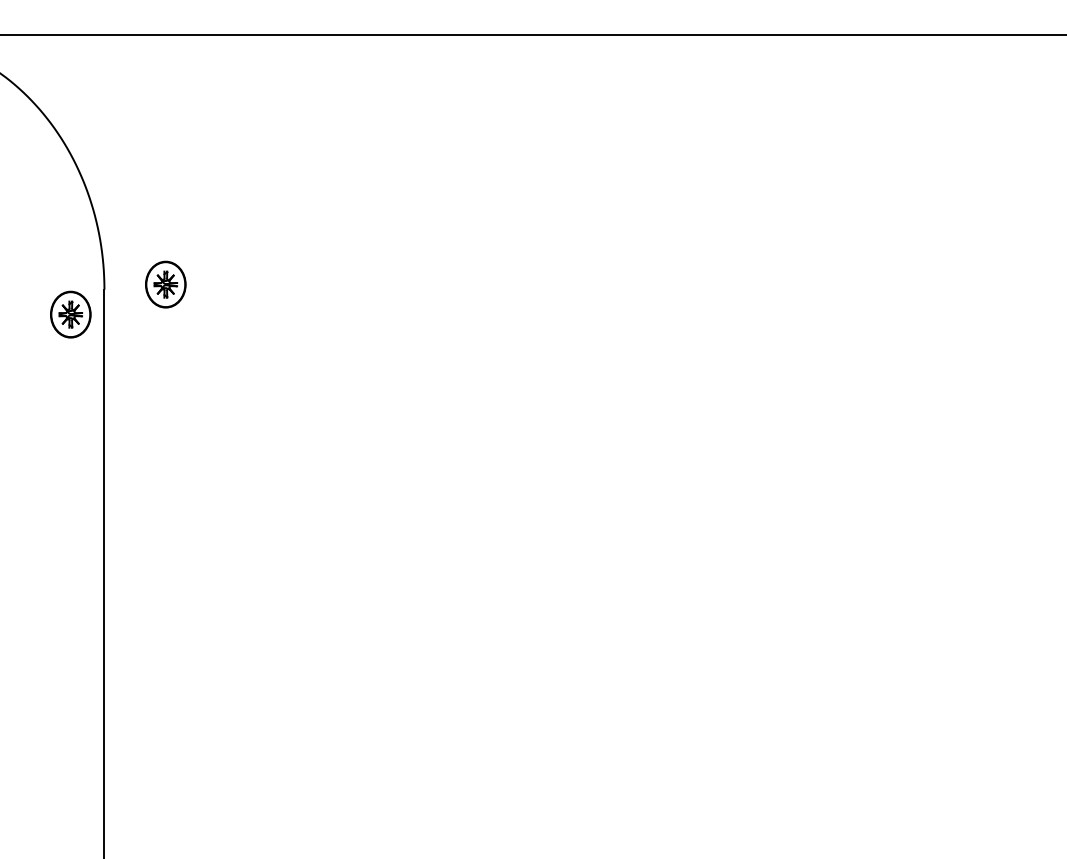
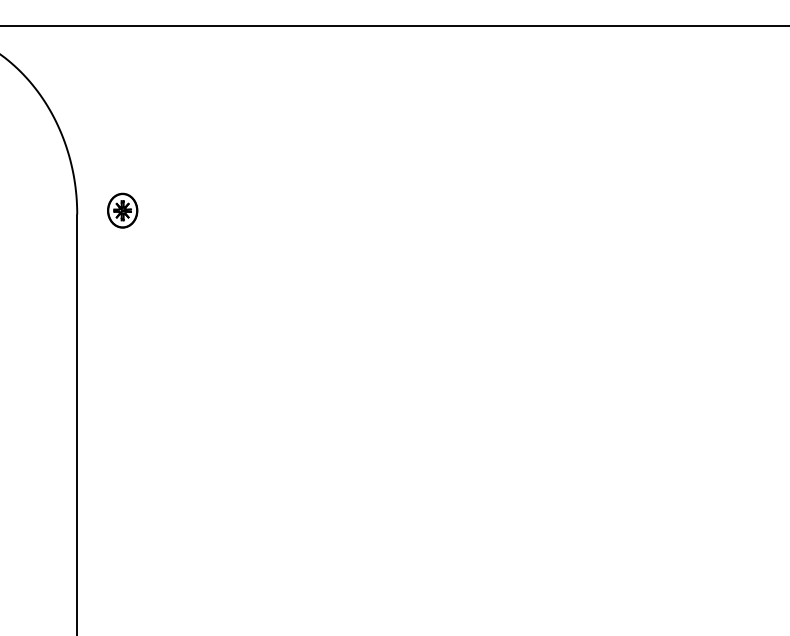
part: (70, 314) -> (52, 232), removed

